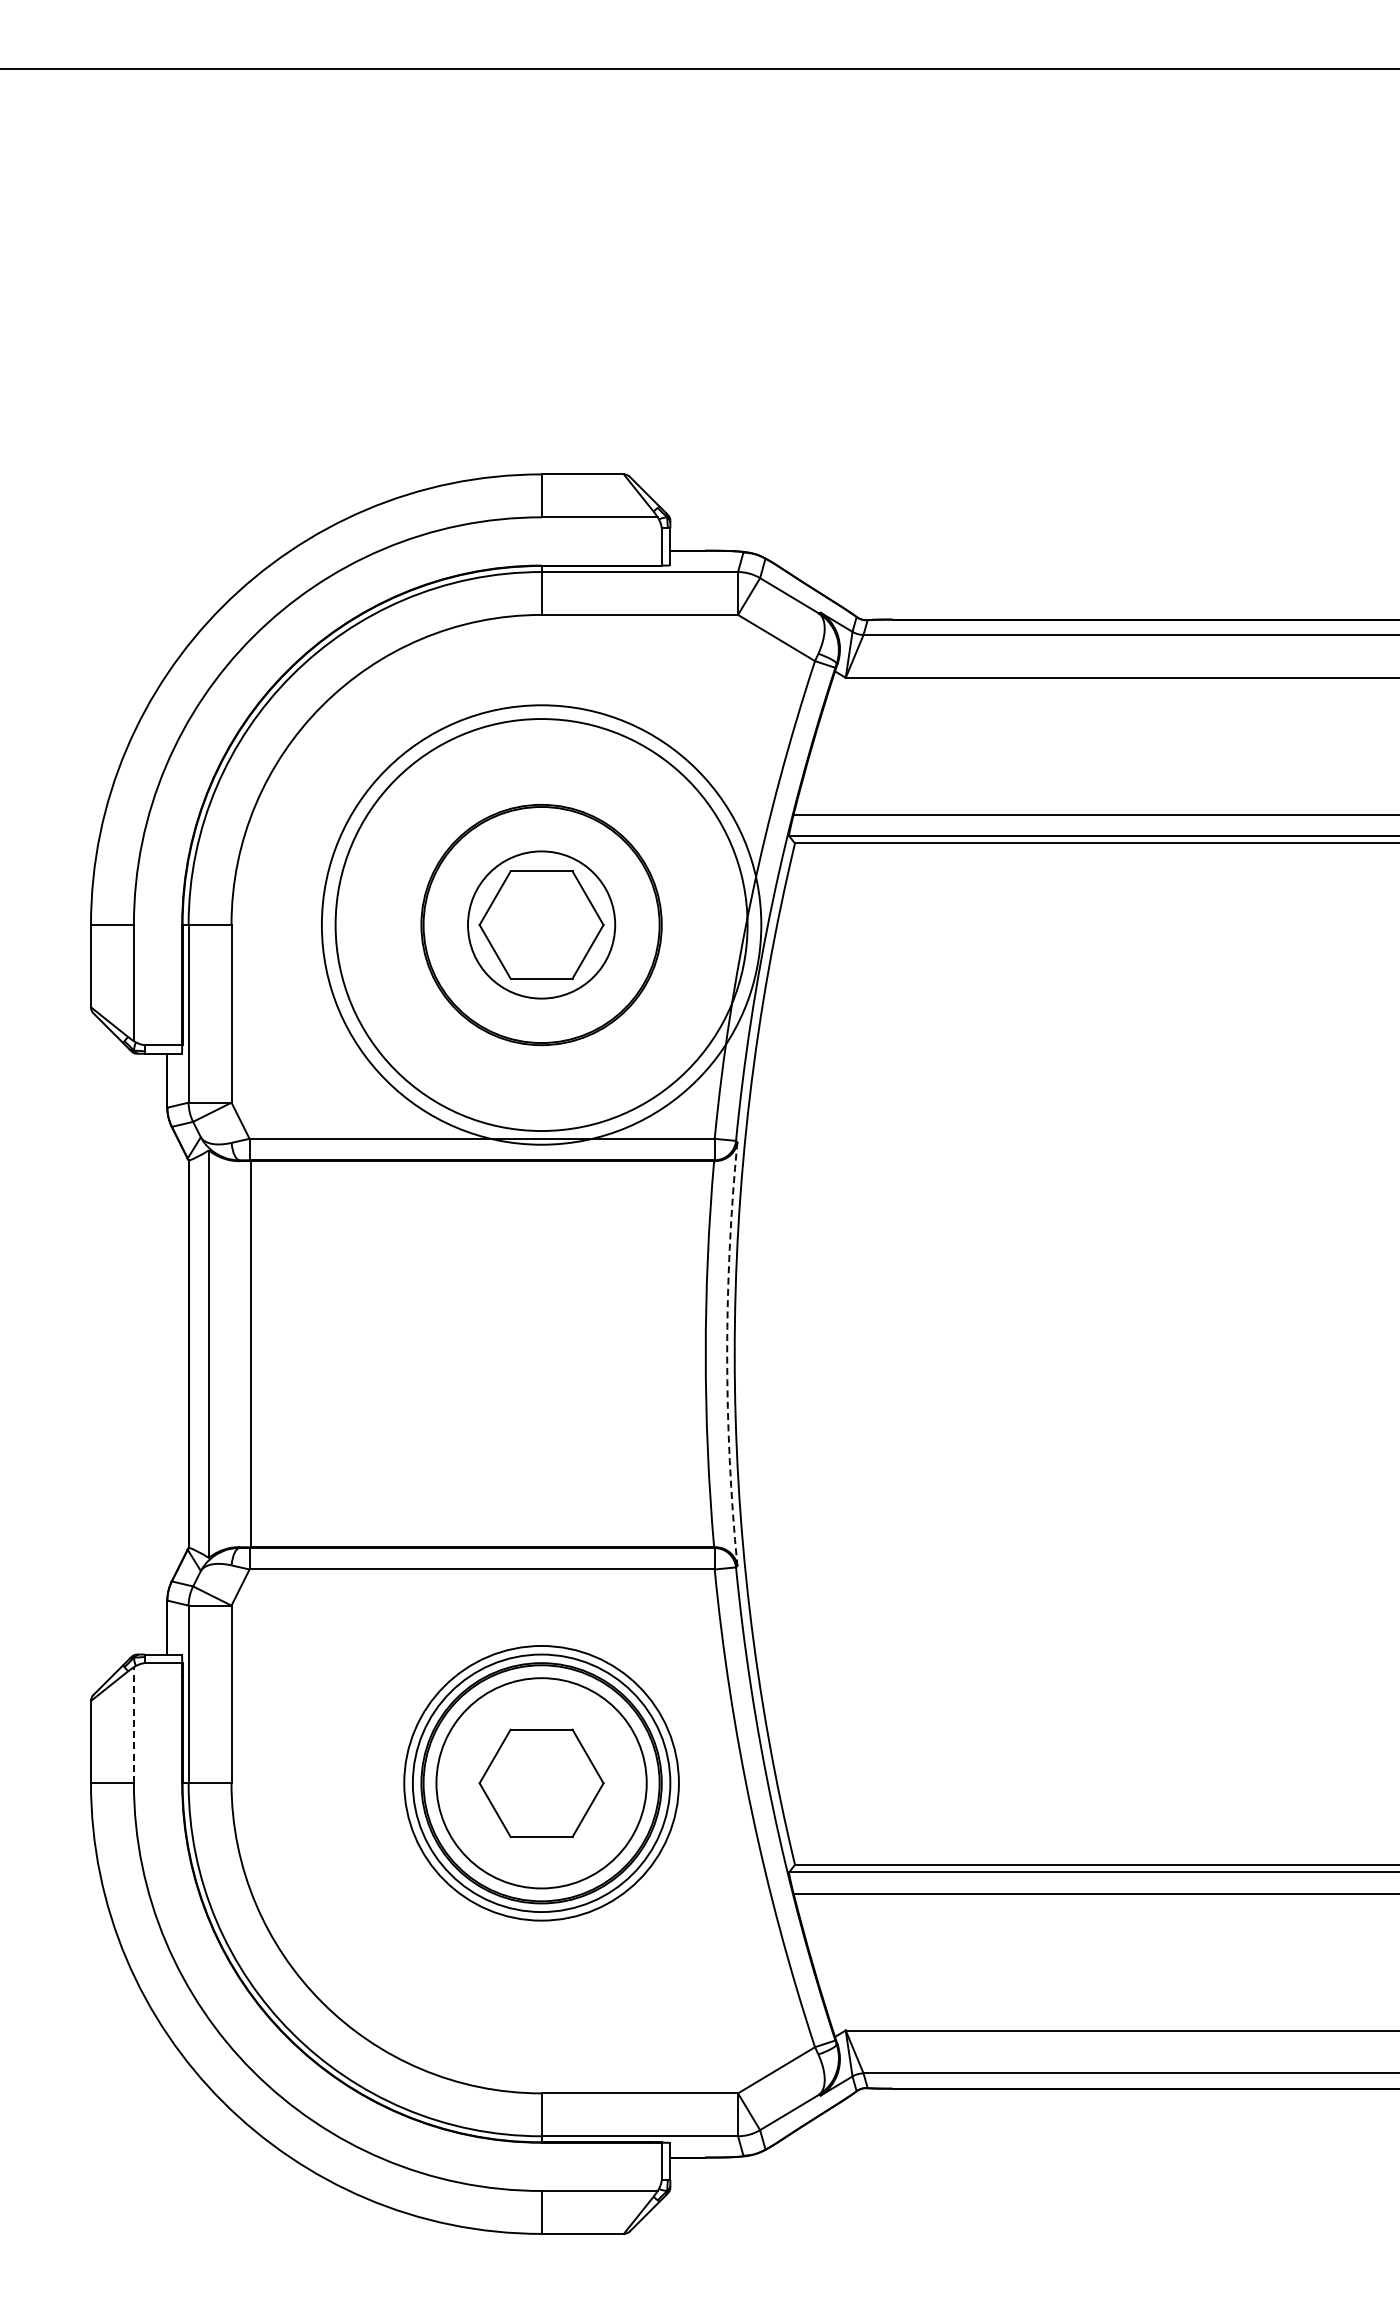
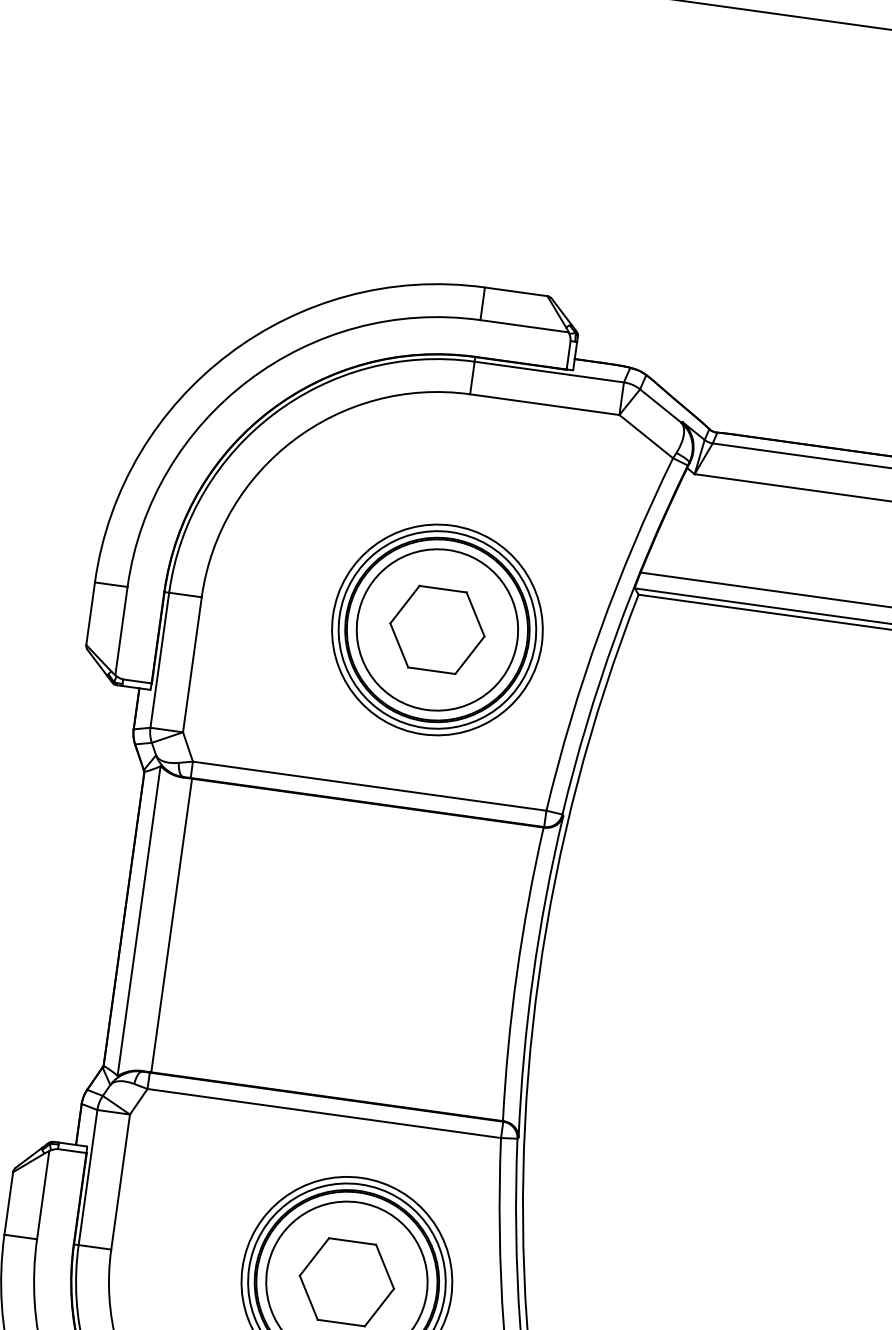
circle: (541, 924) -> (437, 629), size x0.62
circle: (541, 924) -> (437, 629), size x0.62
circle: (541, 924) -> (437, 629), size x1.43
arc: (727, 1354) -> (533, 975), dashed -> solid
line: (133, 1724) -> (42, 1194), dashed -> solid

